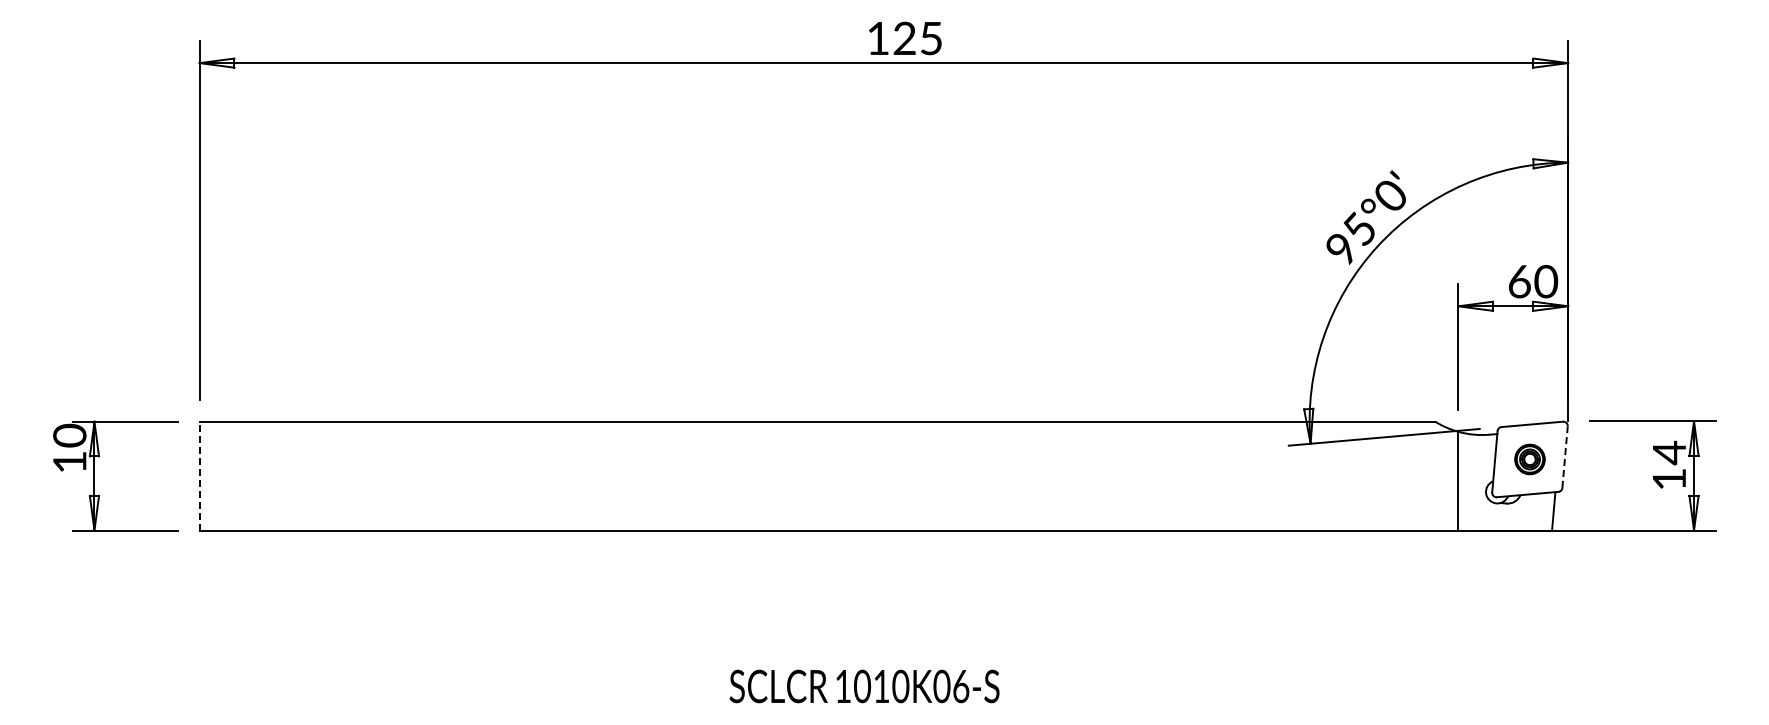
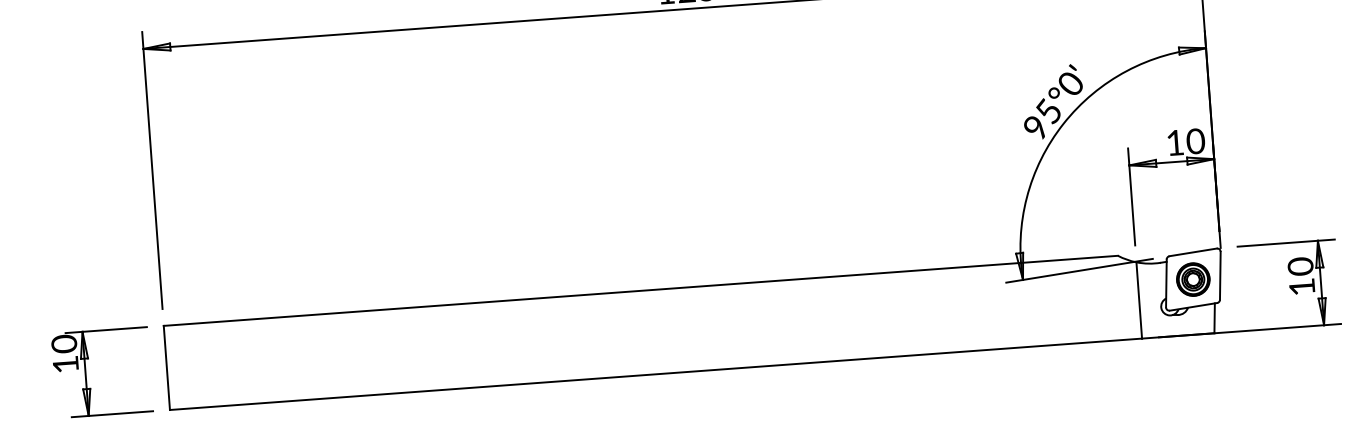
text: (1519, 281) -> (1175, 142), 60 -> 10
text: (1669, 452) -> (1300, 266), 14 -> 10
line: (1565, 457) -> (1220, 276), dashed -> solid
part: (1529, 459) -> (1192, 279), size x1.43
line: (199, 475) -> (166, 367), dashed -> solid

